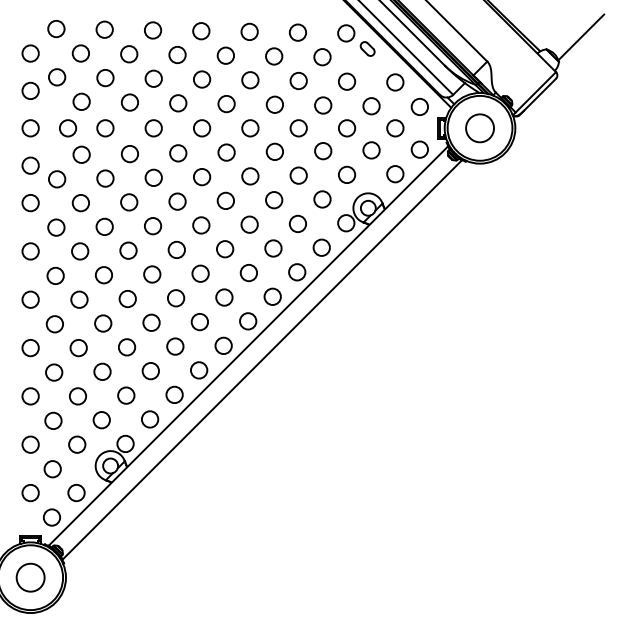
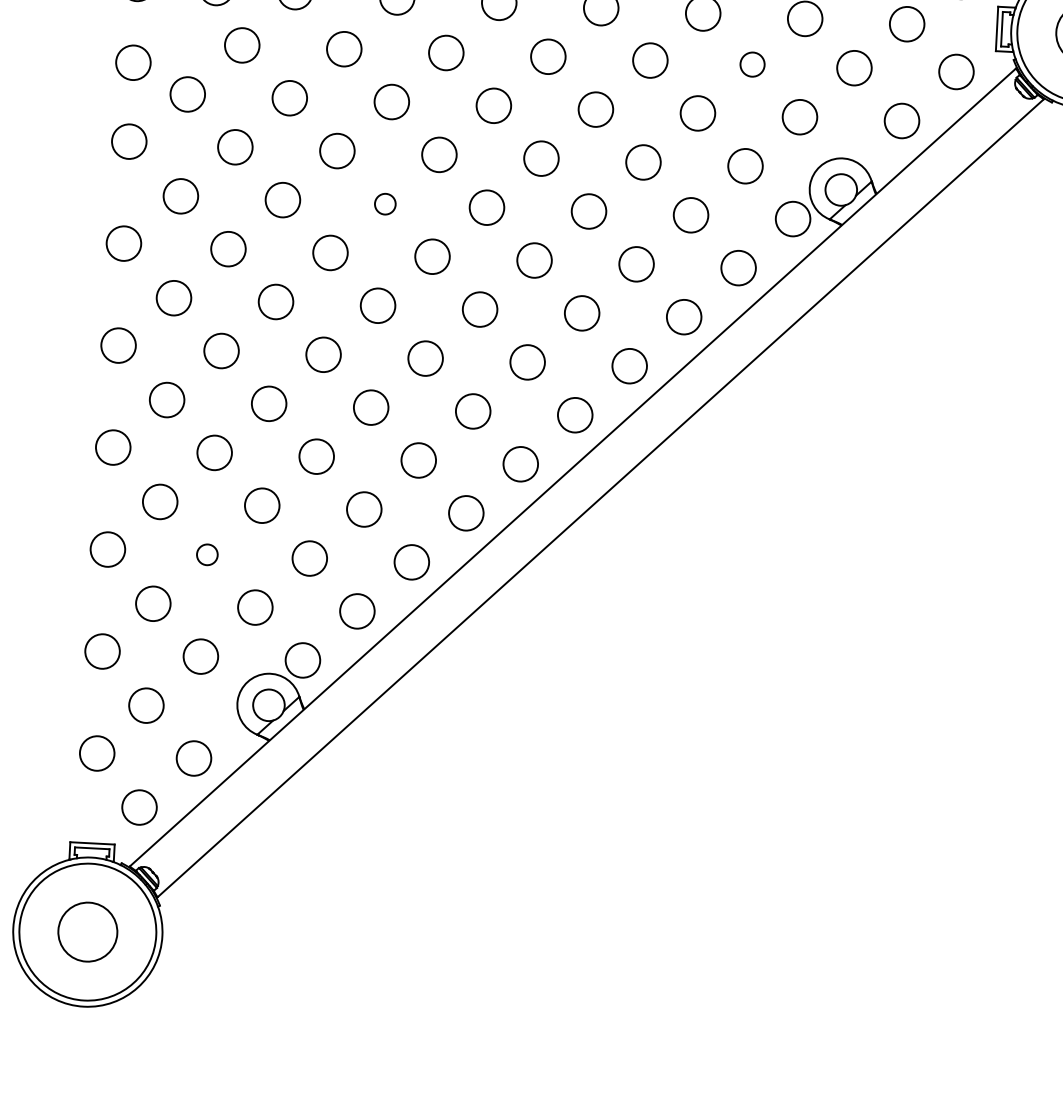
circle: (323, 151) -> (752, 65), size x0.7
circle: (153, 226) -> (385, 204), size x0.6
circle: (77, 396) -> (206, 554), size x0.6

